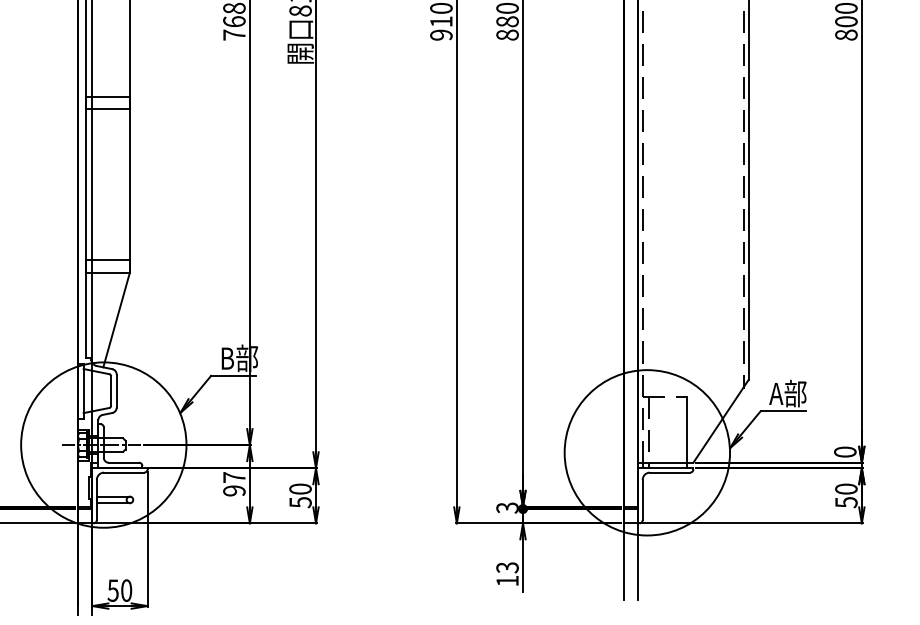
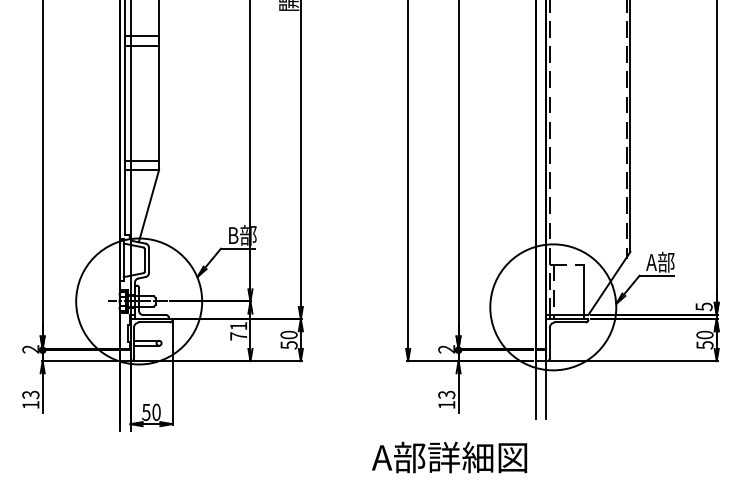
text: (844, 451) -> (703, 306), 0 -> 5
text: (234, 484) -> (238, 331), 97 -> 71
text: (507, 508) -> (446, 349), 3 -> 2

